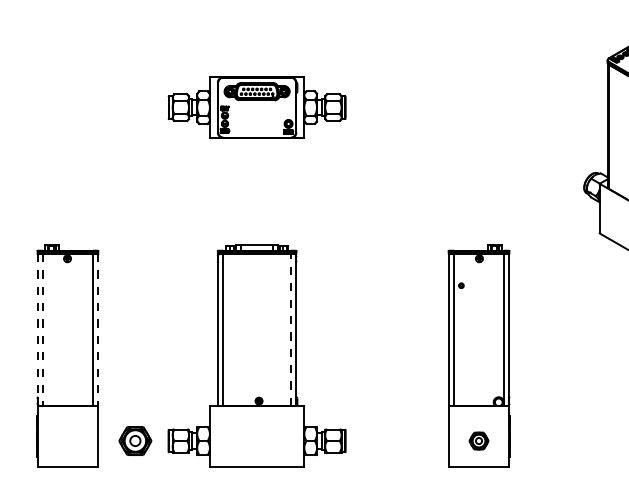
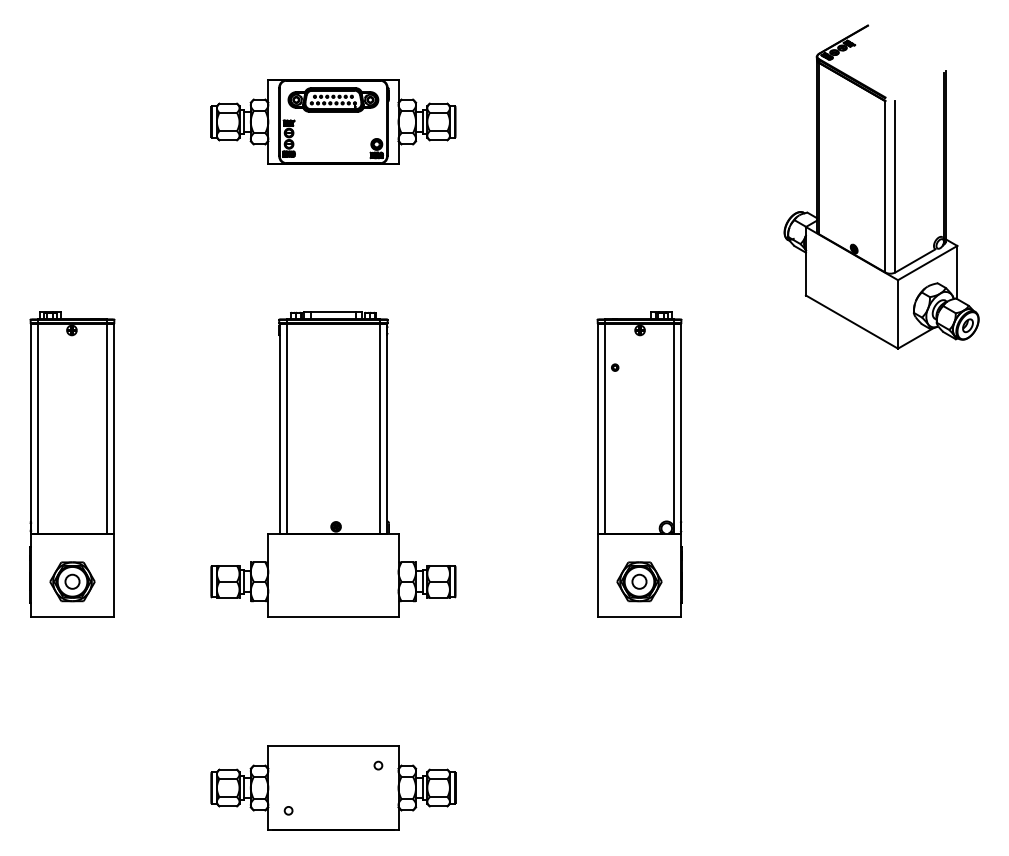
line: (38, 329) -> (31, 428), dashed -> solid
line: (43, 329) -> (38, 428), dashed -> solid
line: (97, 329) -> (113, 428), dashed -> solid
line: (291, 329) -> (380, 428), dashed -> solid
part: (135, 440) -> (72, 581), moved
part: (479, 440) -> (639, 581), size x1.67

